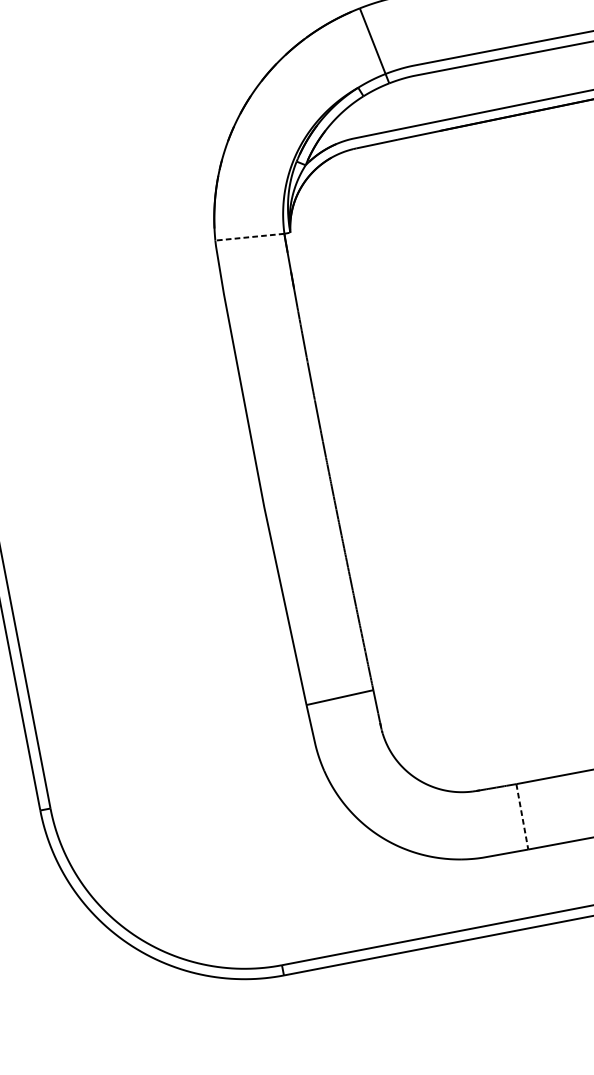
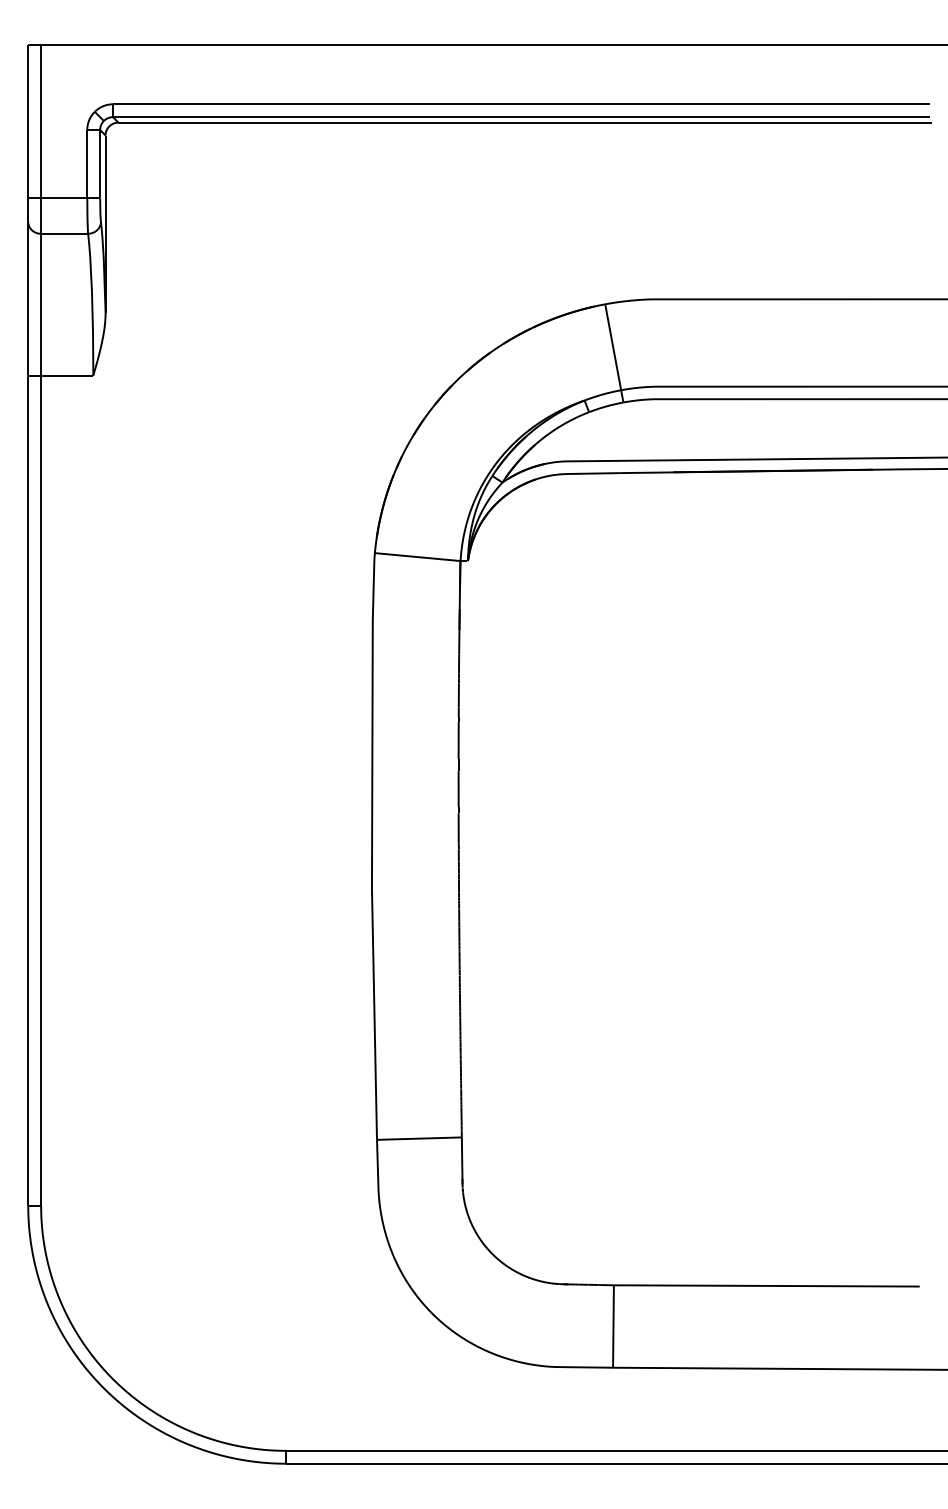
line: (249, 237) -> (417, 557), dashed -> solid
line: (522, 817) -> (613, 1327), dashed -> solid

